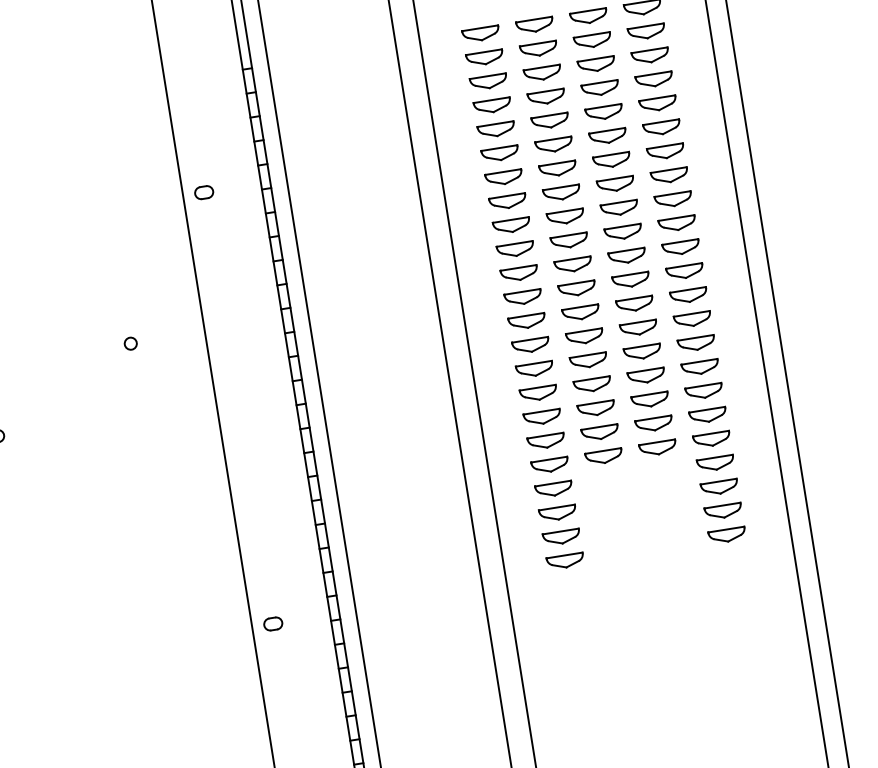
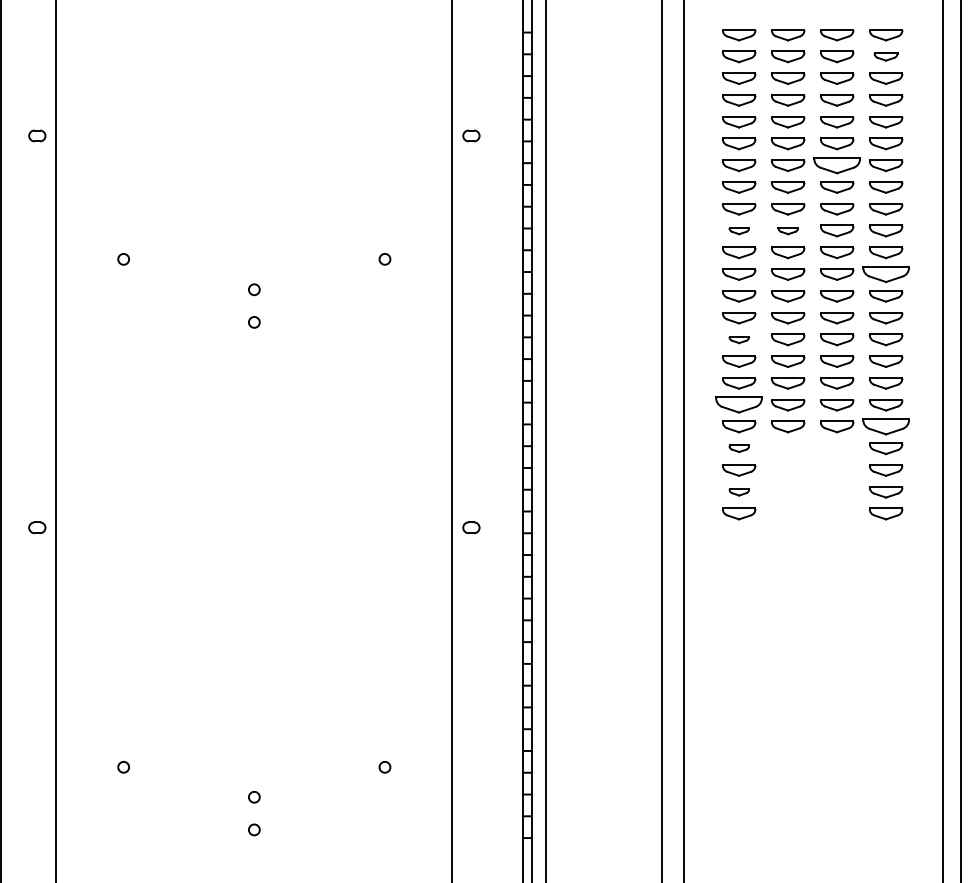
part: (645, 32) -> (885, 56), size x0.7
part: (611, 160) -> (836, 165), size x1.4
part: (569, 240) -> (788, 230), size x0.6
part: (515, 249) -> (739, 230), size x0.6
part: (684, 272) -> (885, 274), size x1.4
part: (535, 369) -> (739, 339), size x0.6
part: (711, 439) -> (885, 426), size x1.4
part: (546, 442) -> (739, 405), size x1.4
part: (554, 489) -> (739, 448), size x0.6
part: (562, 537) -> (739, 492), size x0.6

